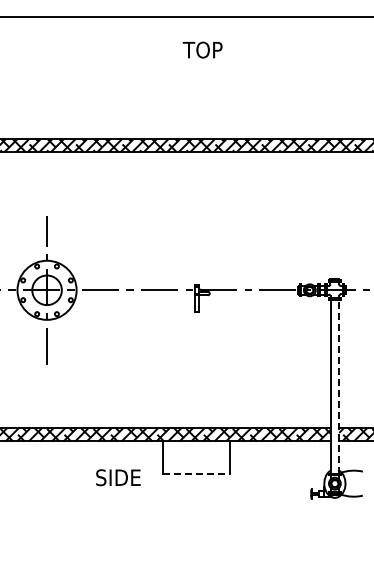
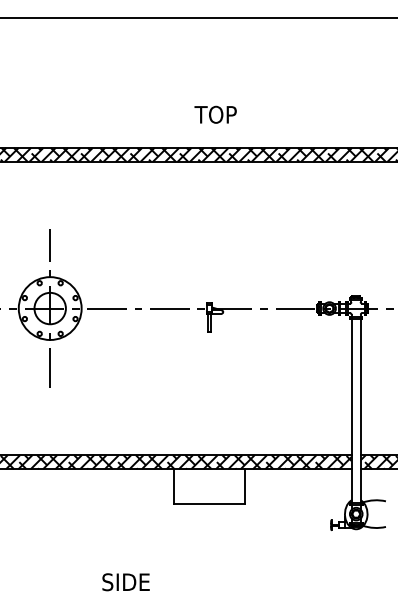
text: (202, 49) -> (215, 114), moved
line: (339, 386) -> (361, 410), dashed -> solid
line: (196, 474) -> (209, 504), dashed -> solid
text: (118, 477) -> (126, 581), moved

